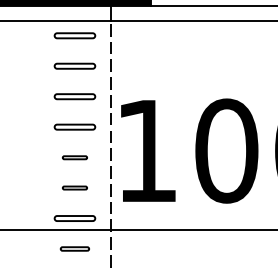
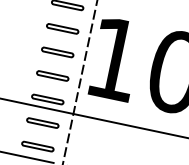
part: (74, 157) -> (57, 52), size x1.67
part: (74, 187) -> (52, 75), size x1.67
part: (74, 248) -> (42, 122), size x1.43

